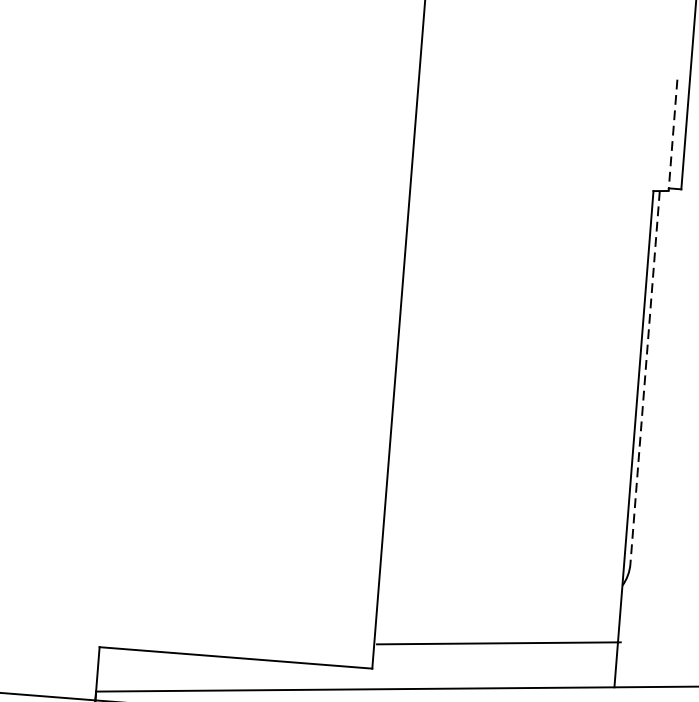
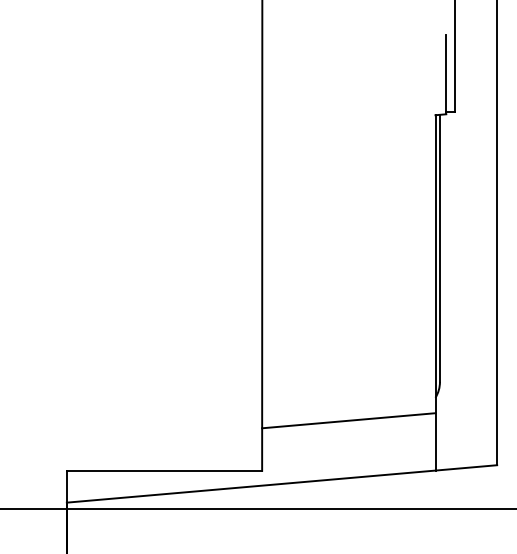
line: (673, 135) -> (446, 74), dashed -> solid
line: (645, 377) -> (440, 248), dashed -> solid
line: (498, 642) -> (348, 420), moved

